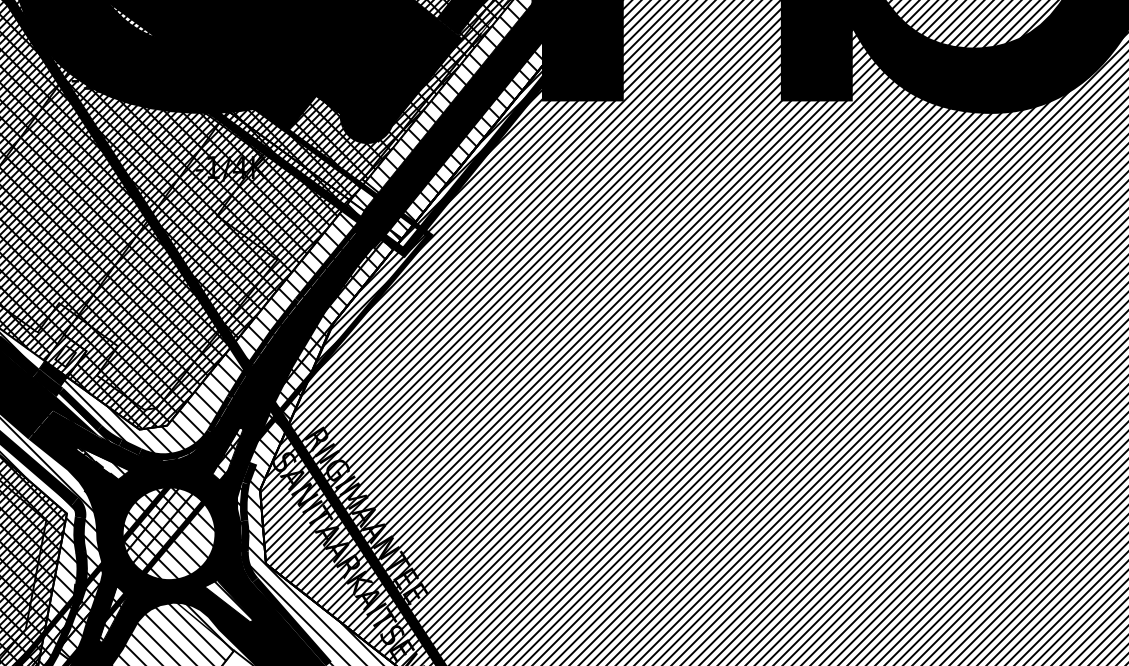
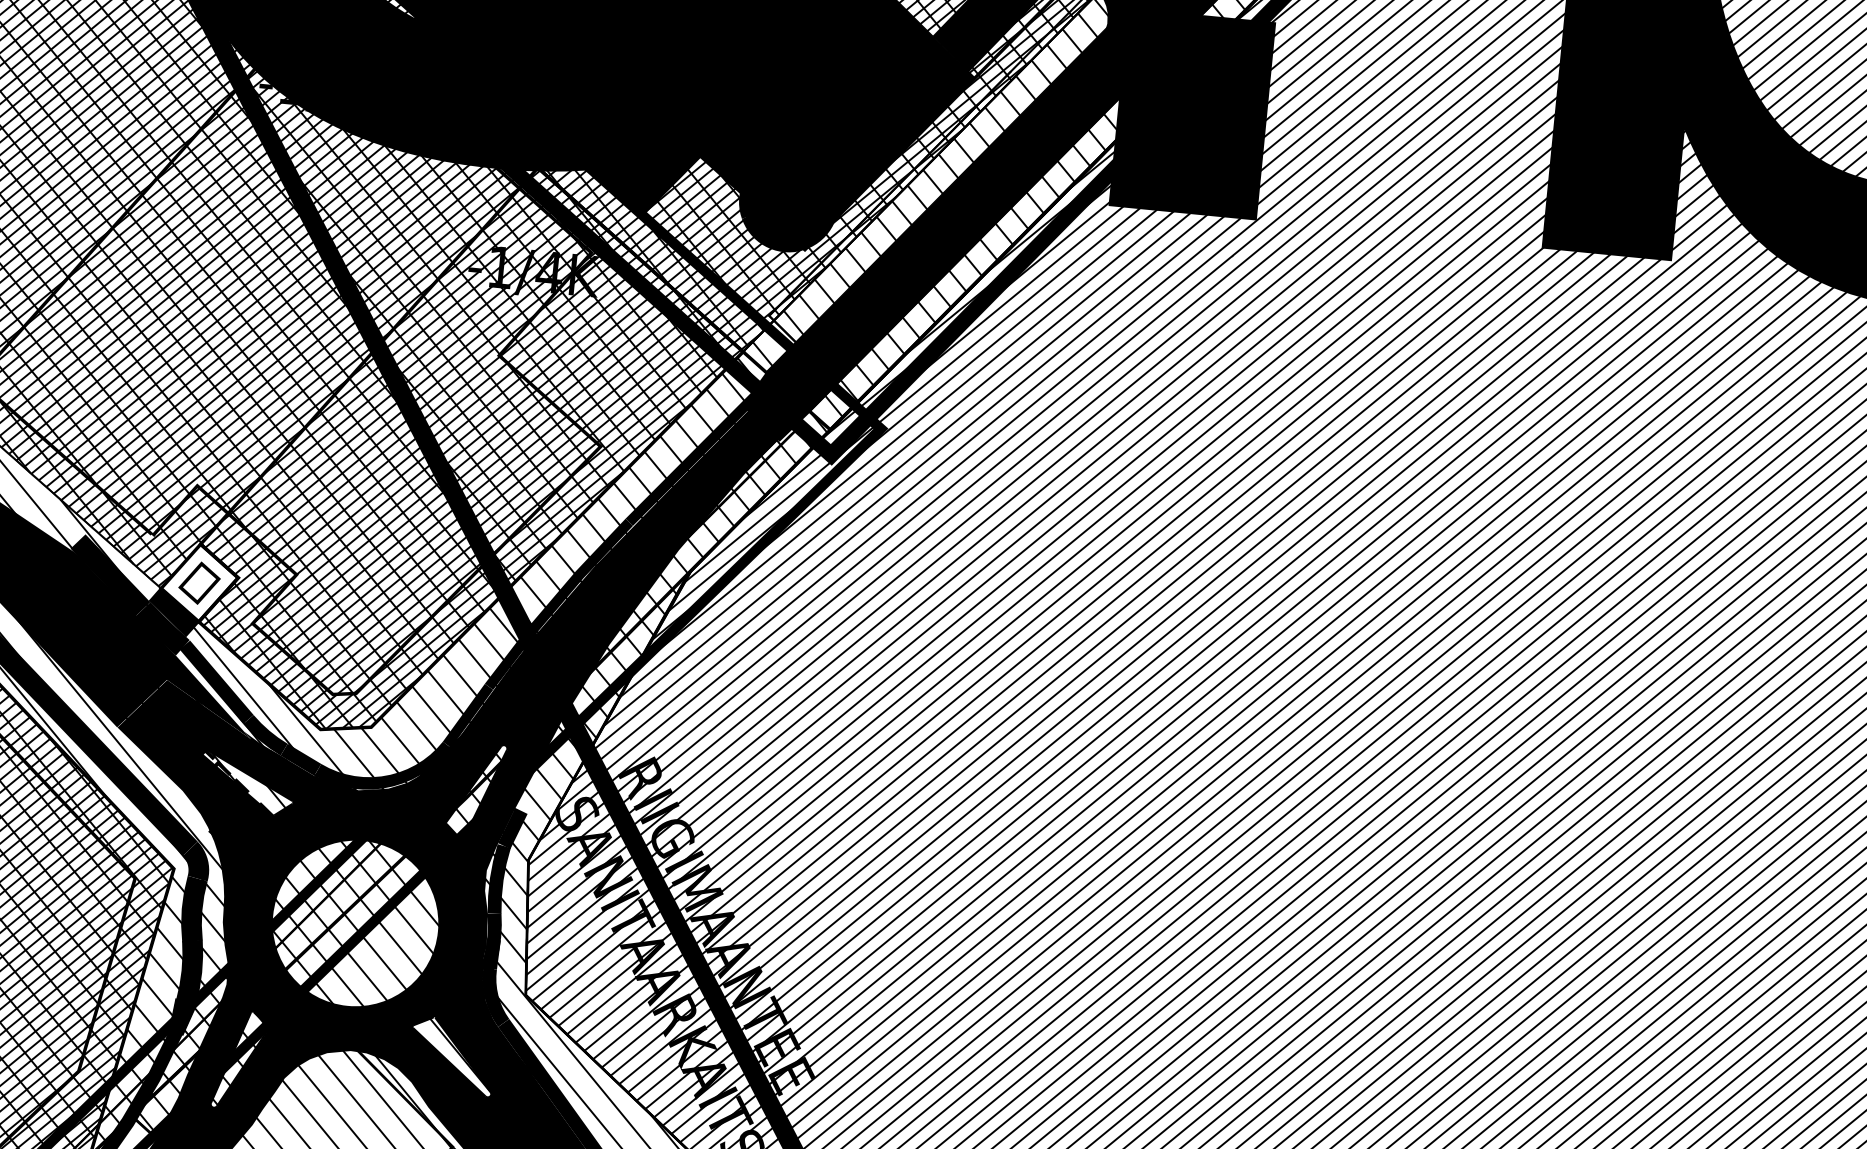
hatch: (65, 356) -> (199, 583), removed

